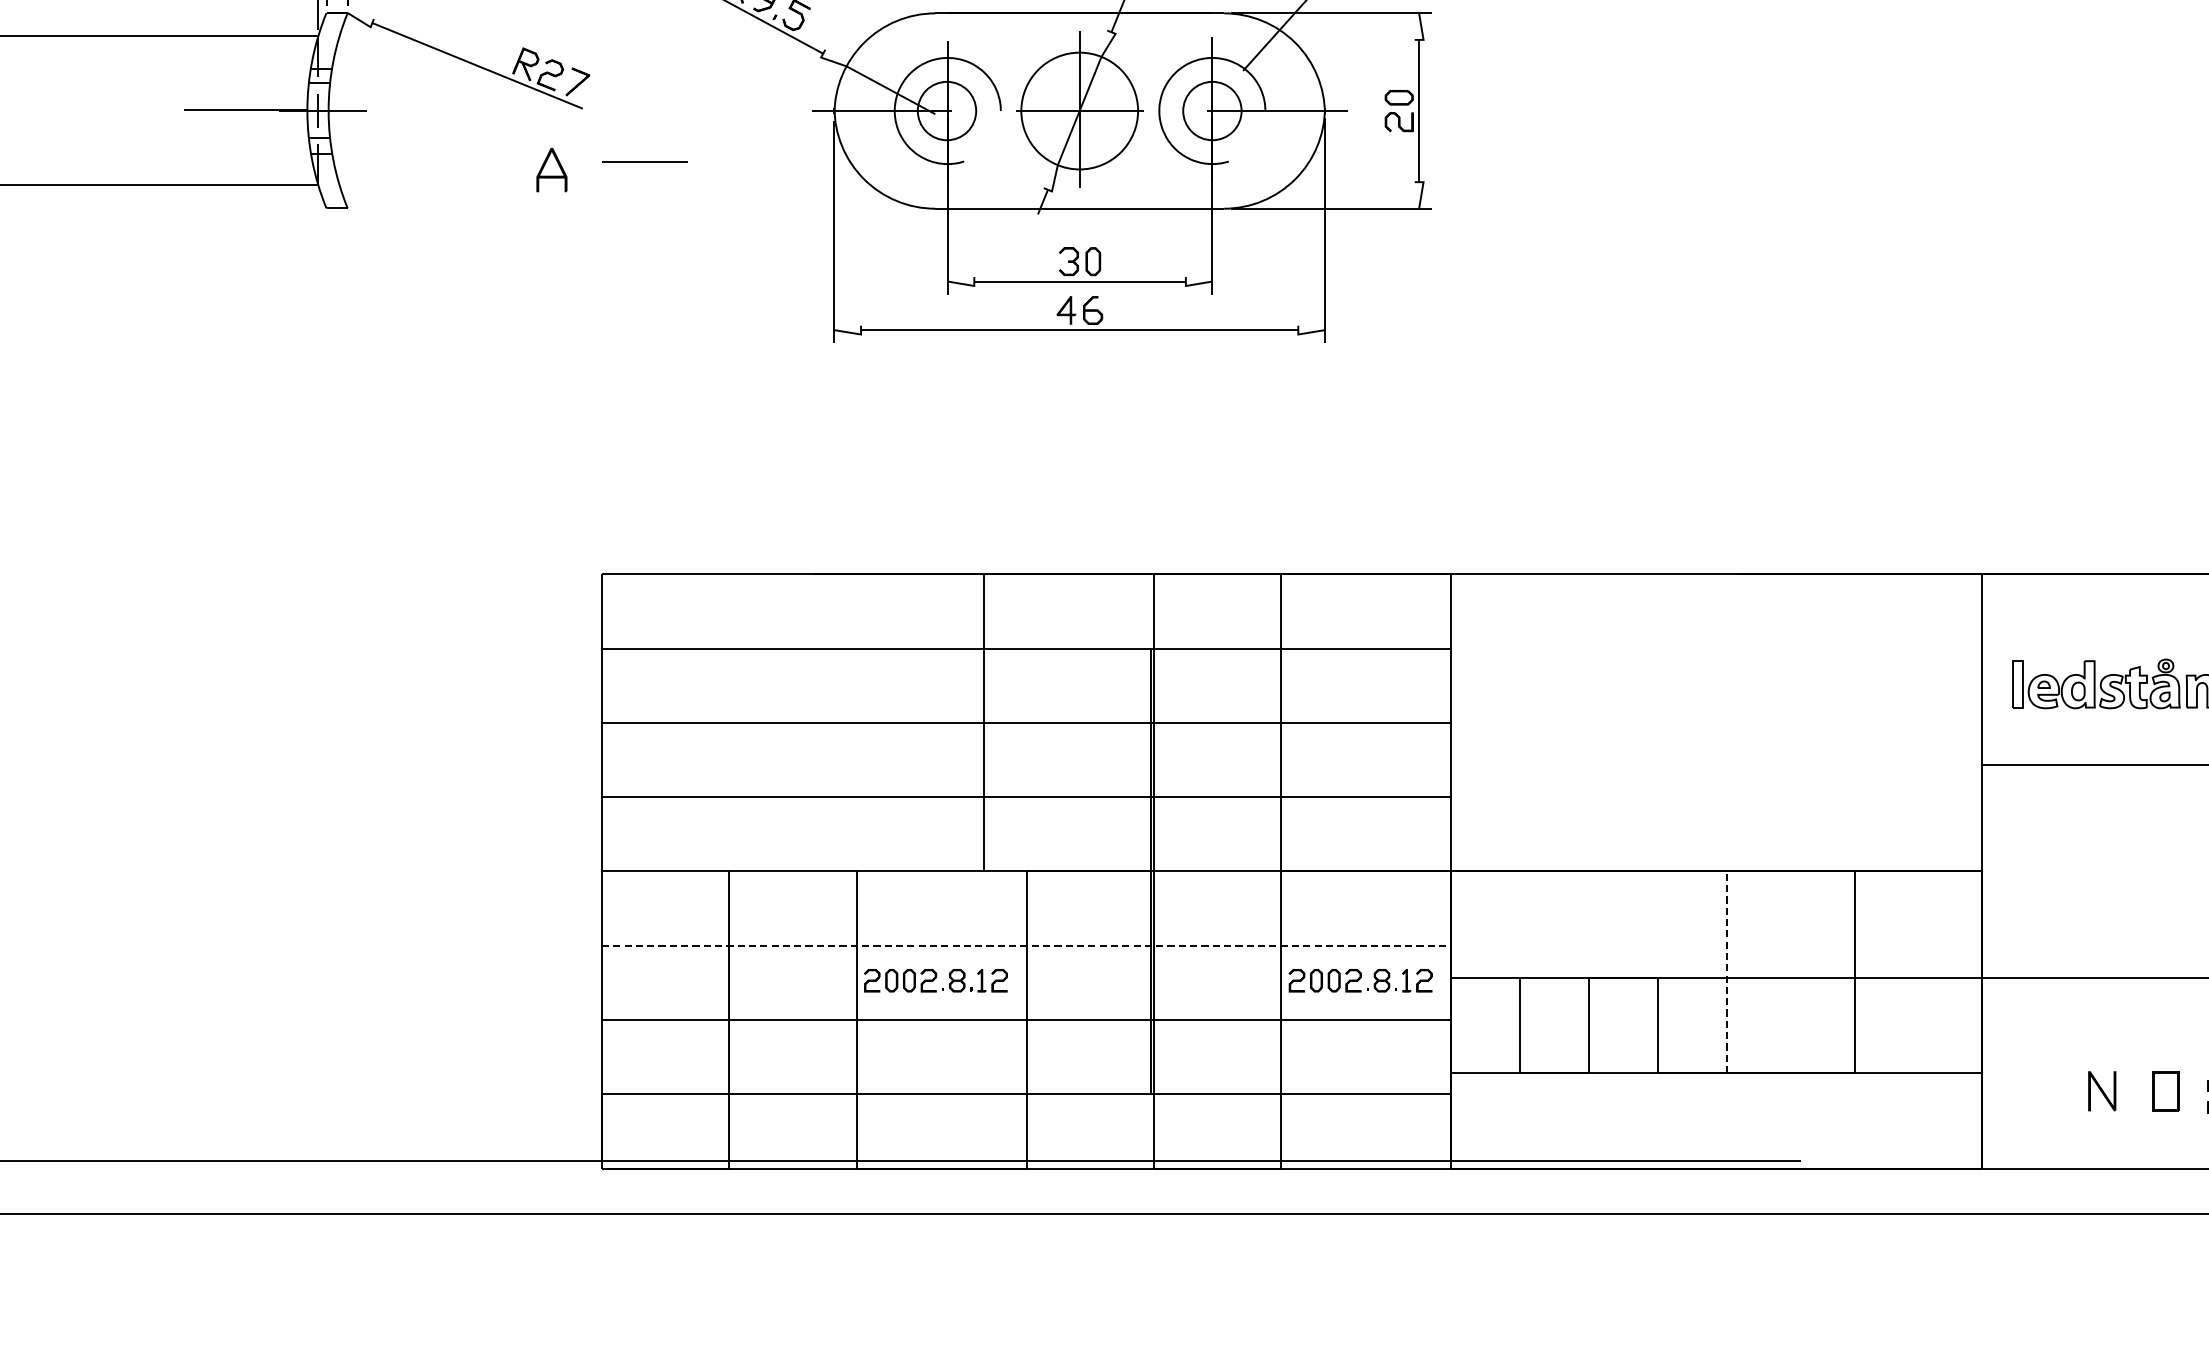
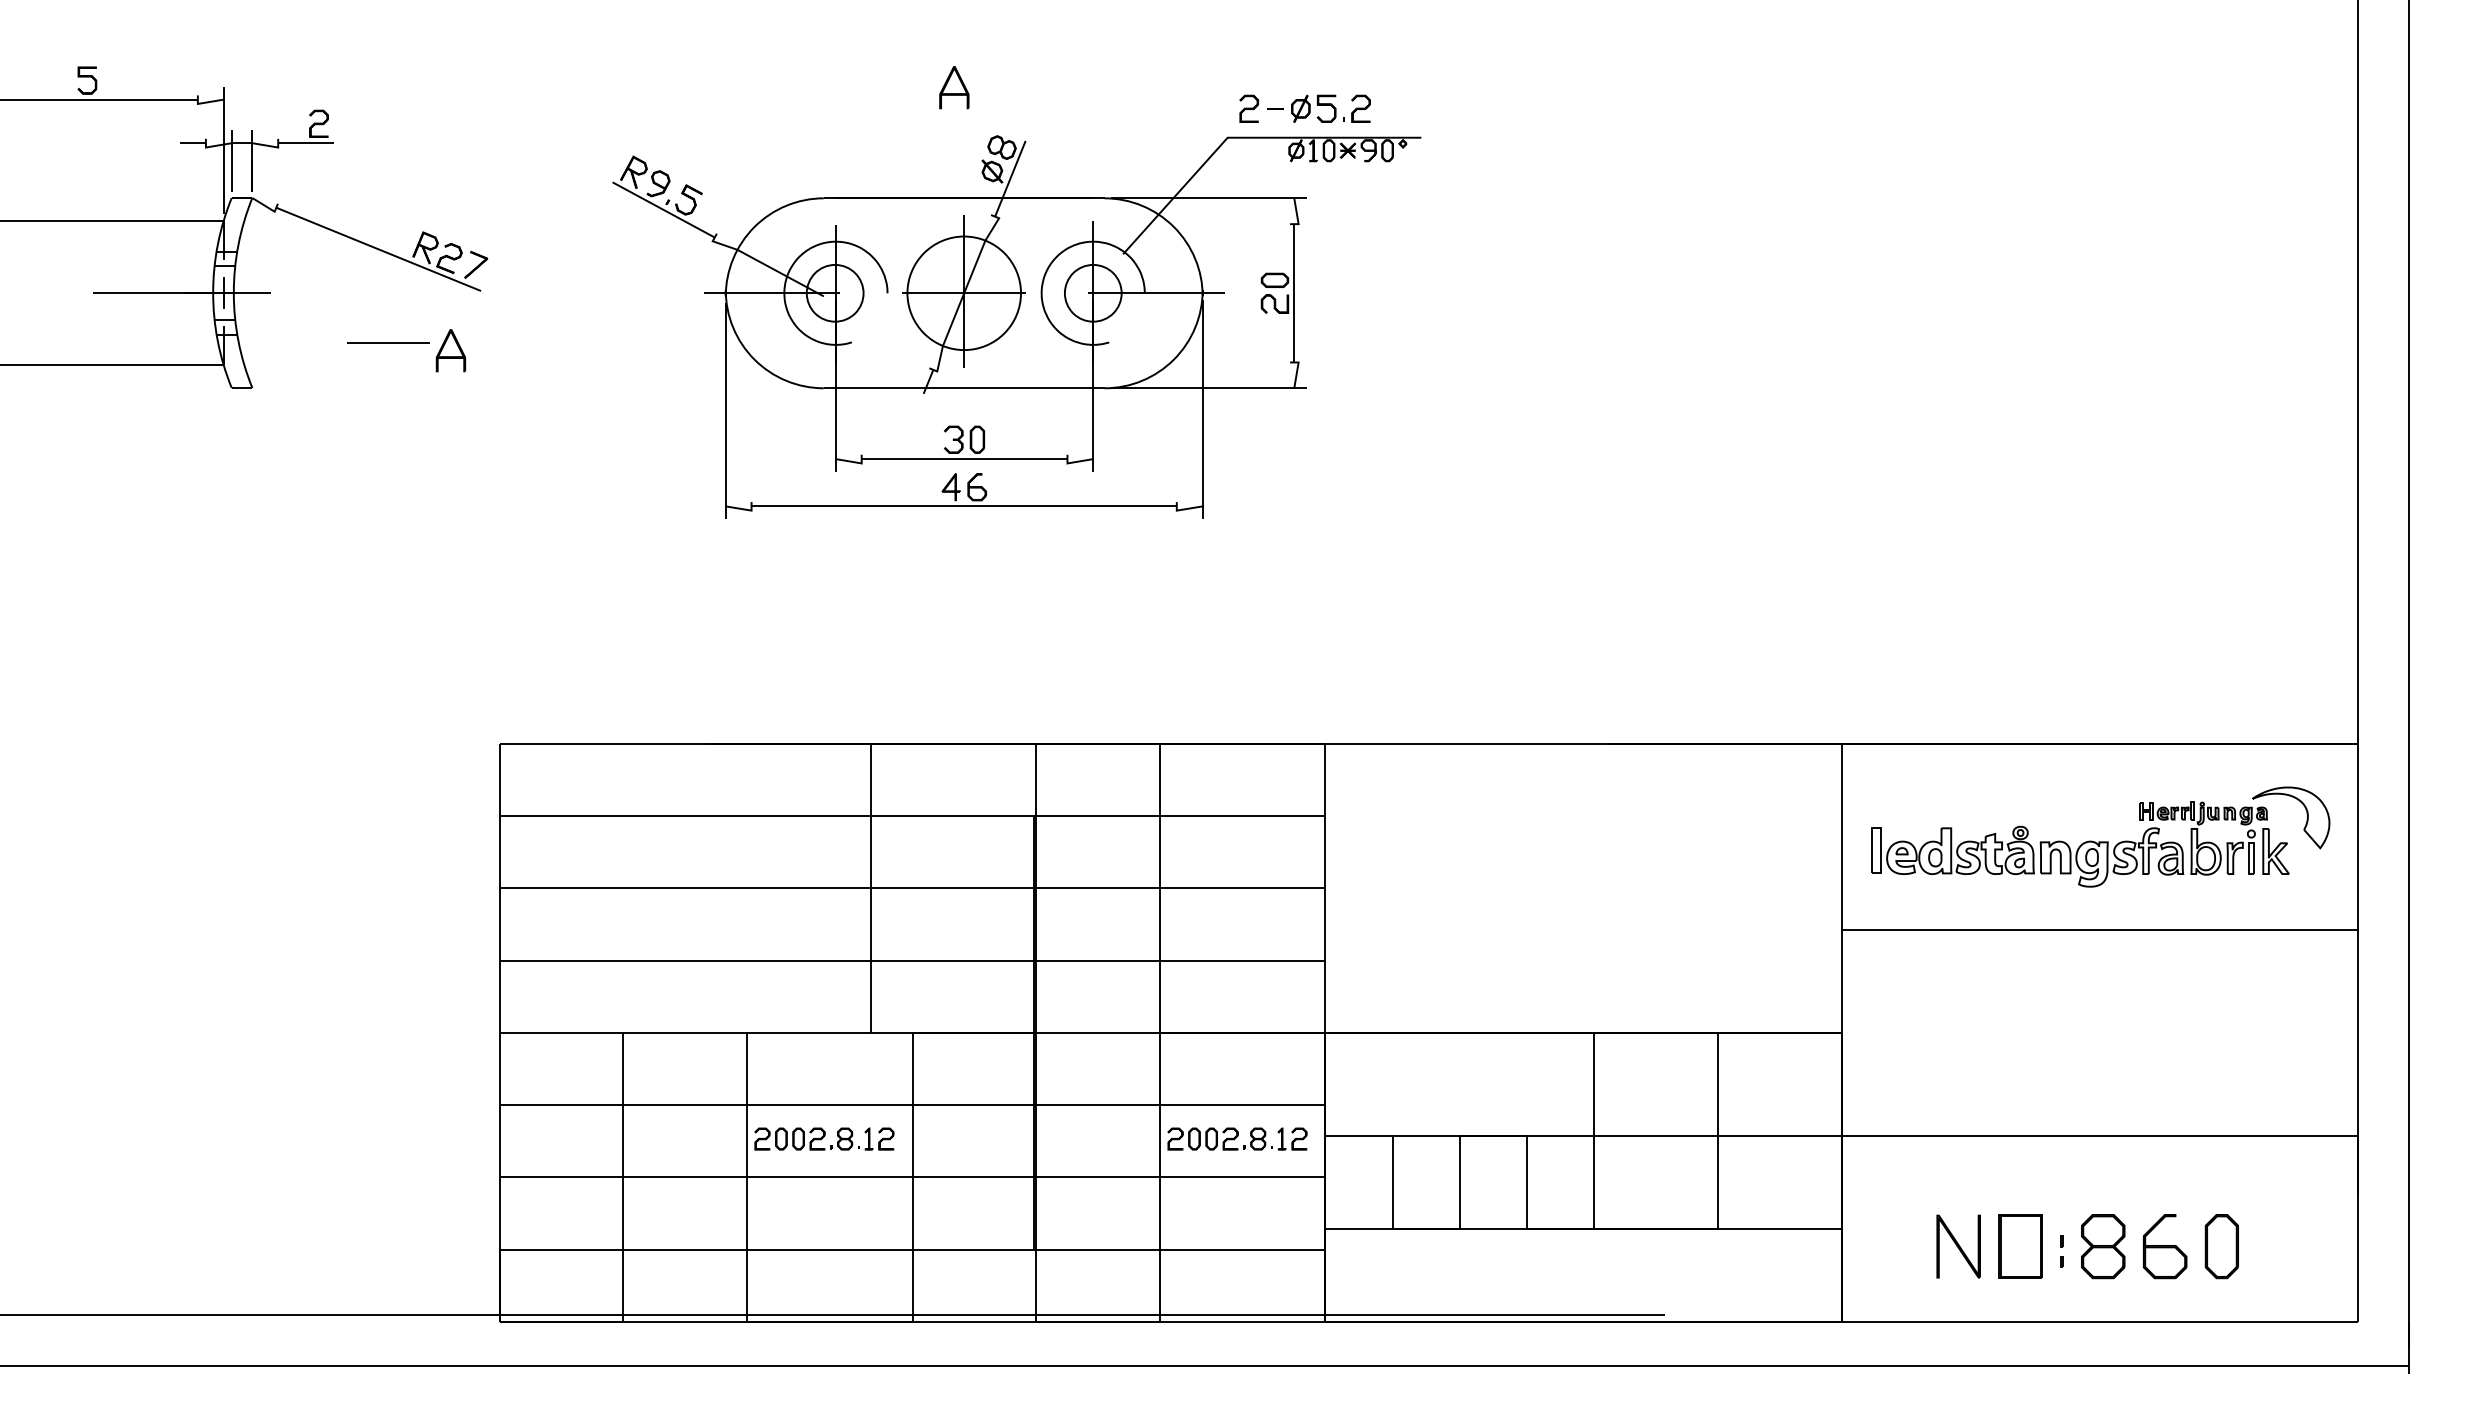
line: (645, 161) -> (388, 342), moved
line: (1026, 946) -> (912, 1105), dashed -> solid
line: (1726, 971) -> (1593, 1130), dashed -> solid
part: (2102, 1091) -> (1958, 1246), size x1.67
part: (2165, 1091) -> (2020, 1246), size x1.67

